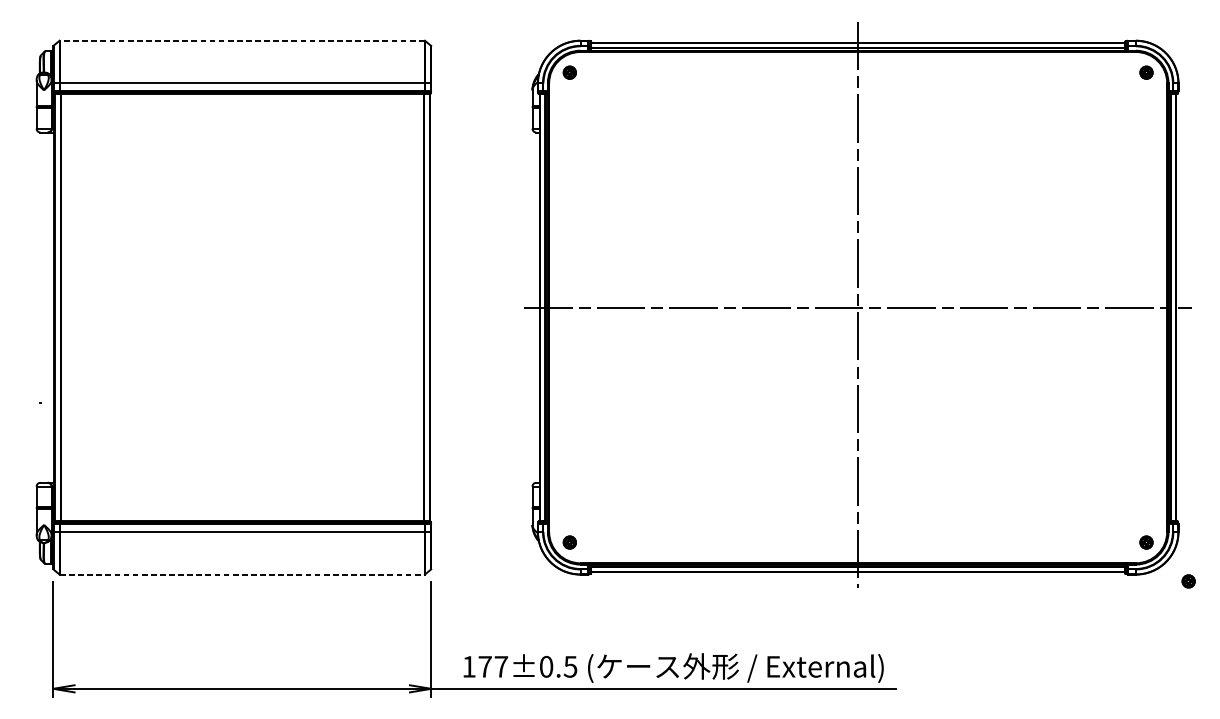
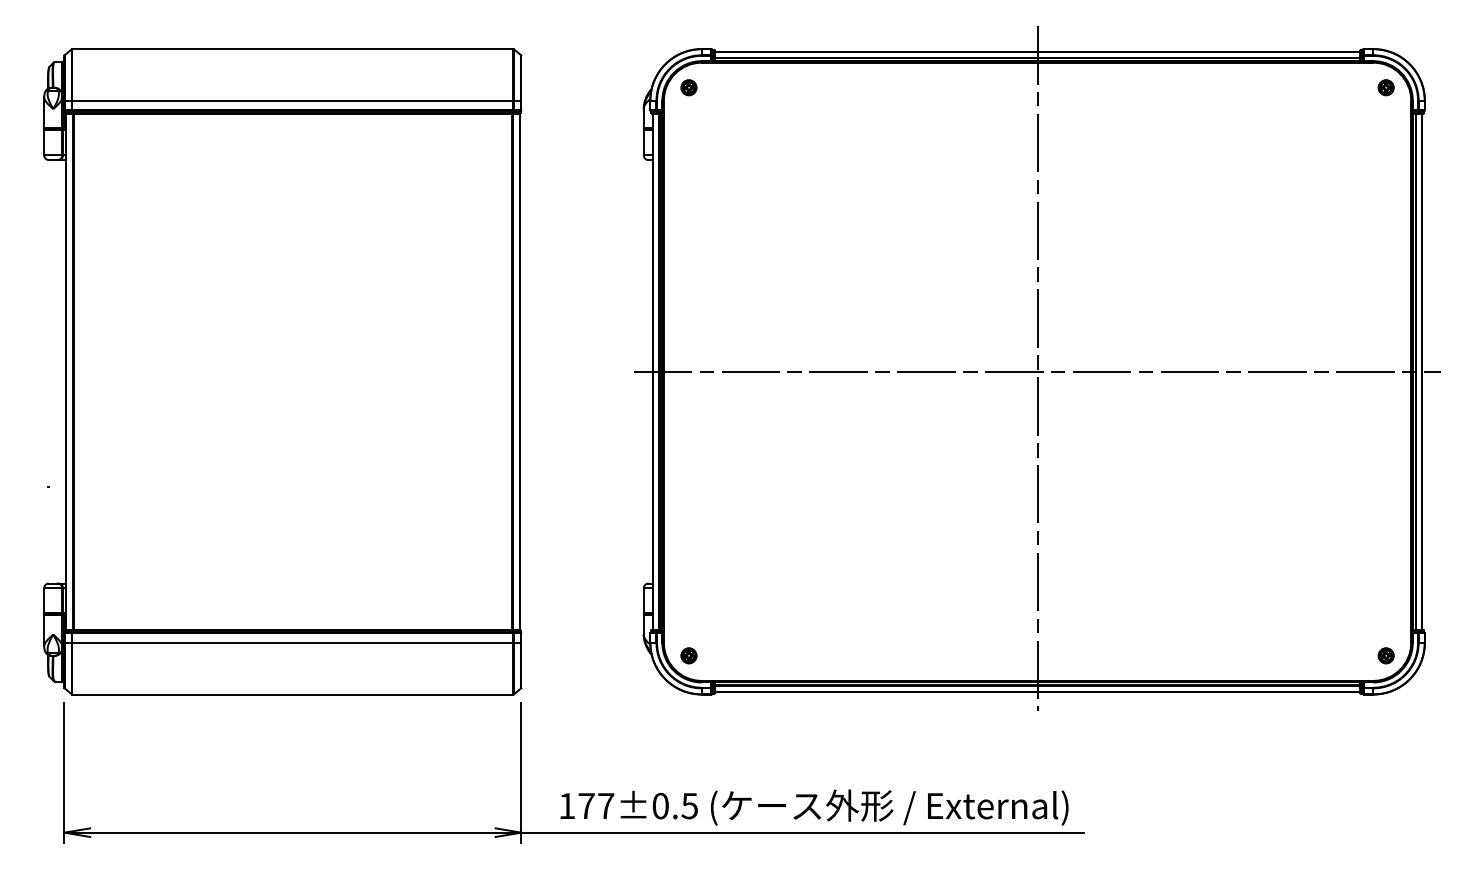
line: (241, 41) -> (292, 49), dashed -> solid
line: (242, 574) -> (293, 694), dashed -> solid
part: (1188, 581) -> (1436, 702), removed

